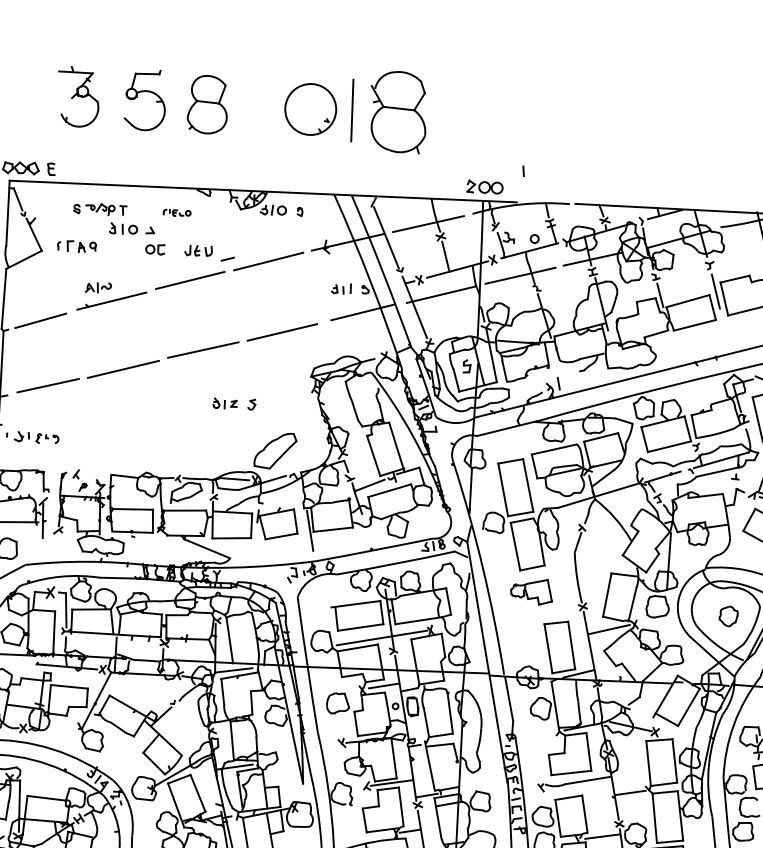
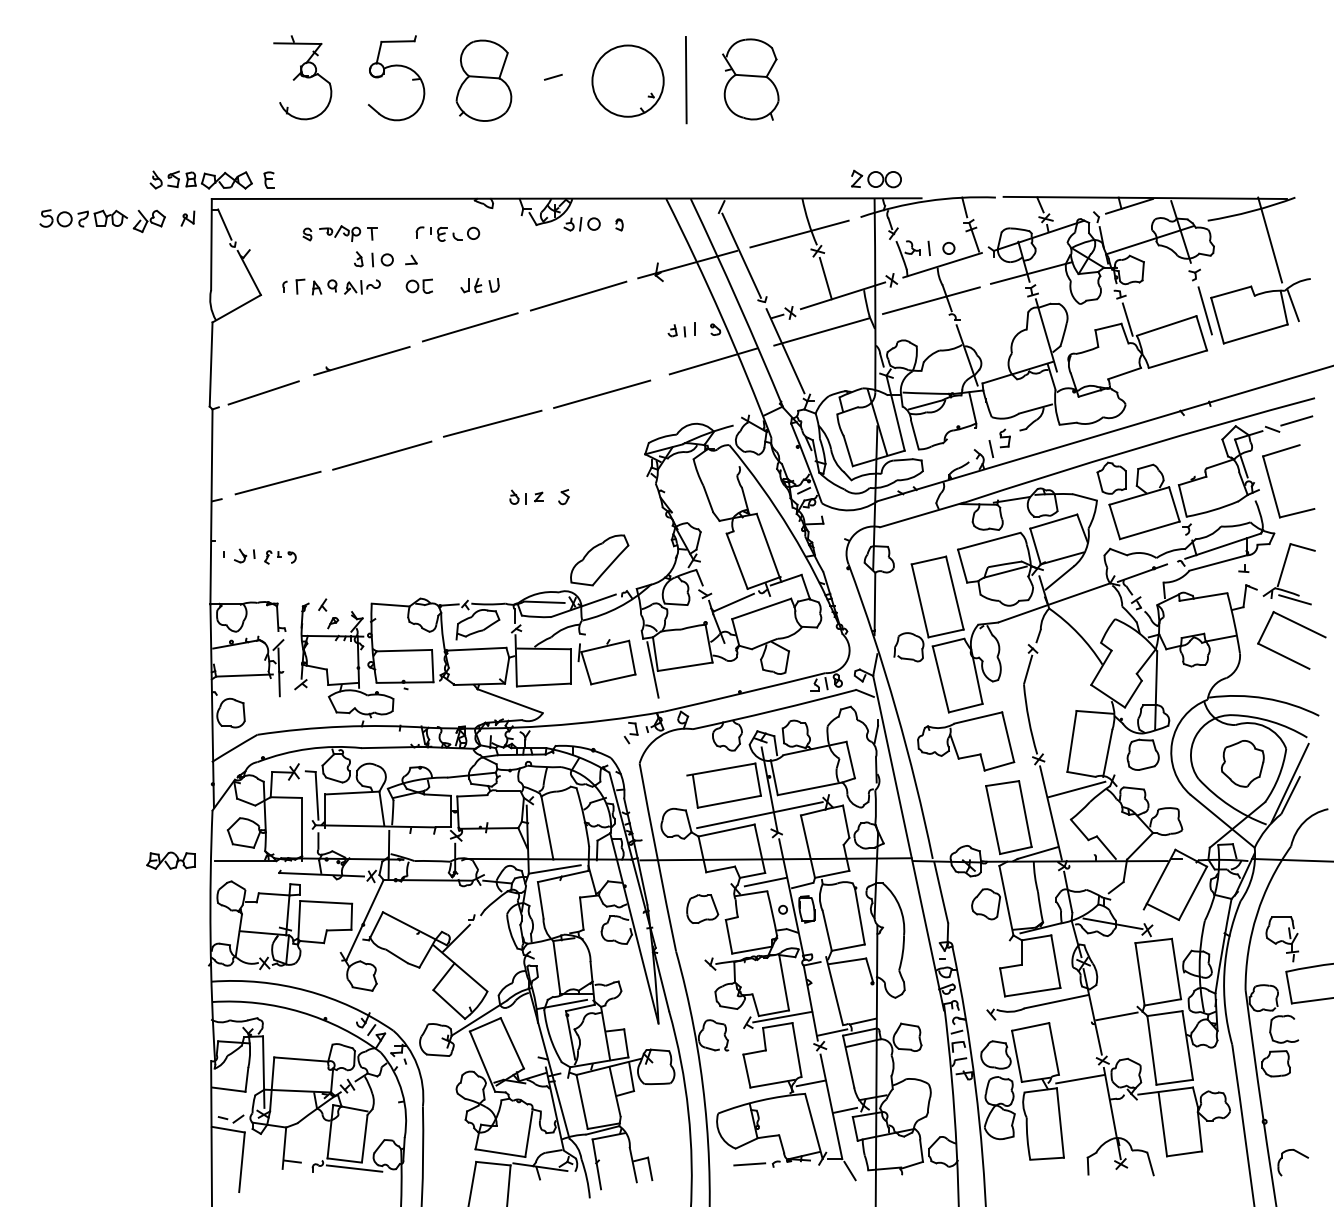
part: (398, 112) -> (750, 79), size x0.71
line: (523, 170) -> (928, 247), moved
part: (176, 212) -> (447, 233), size x1.67
line: (227, 258) -> (553, 76), moved
part: (98, 287) -> (362, 286), moved
part: (466, 366) -> (1004, 438), moved
part: (531, 591) -> (966, 741), size x1.67
part: (728, 616) -> (1242, 763), size x1.67

